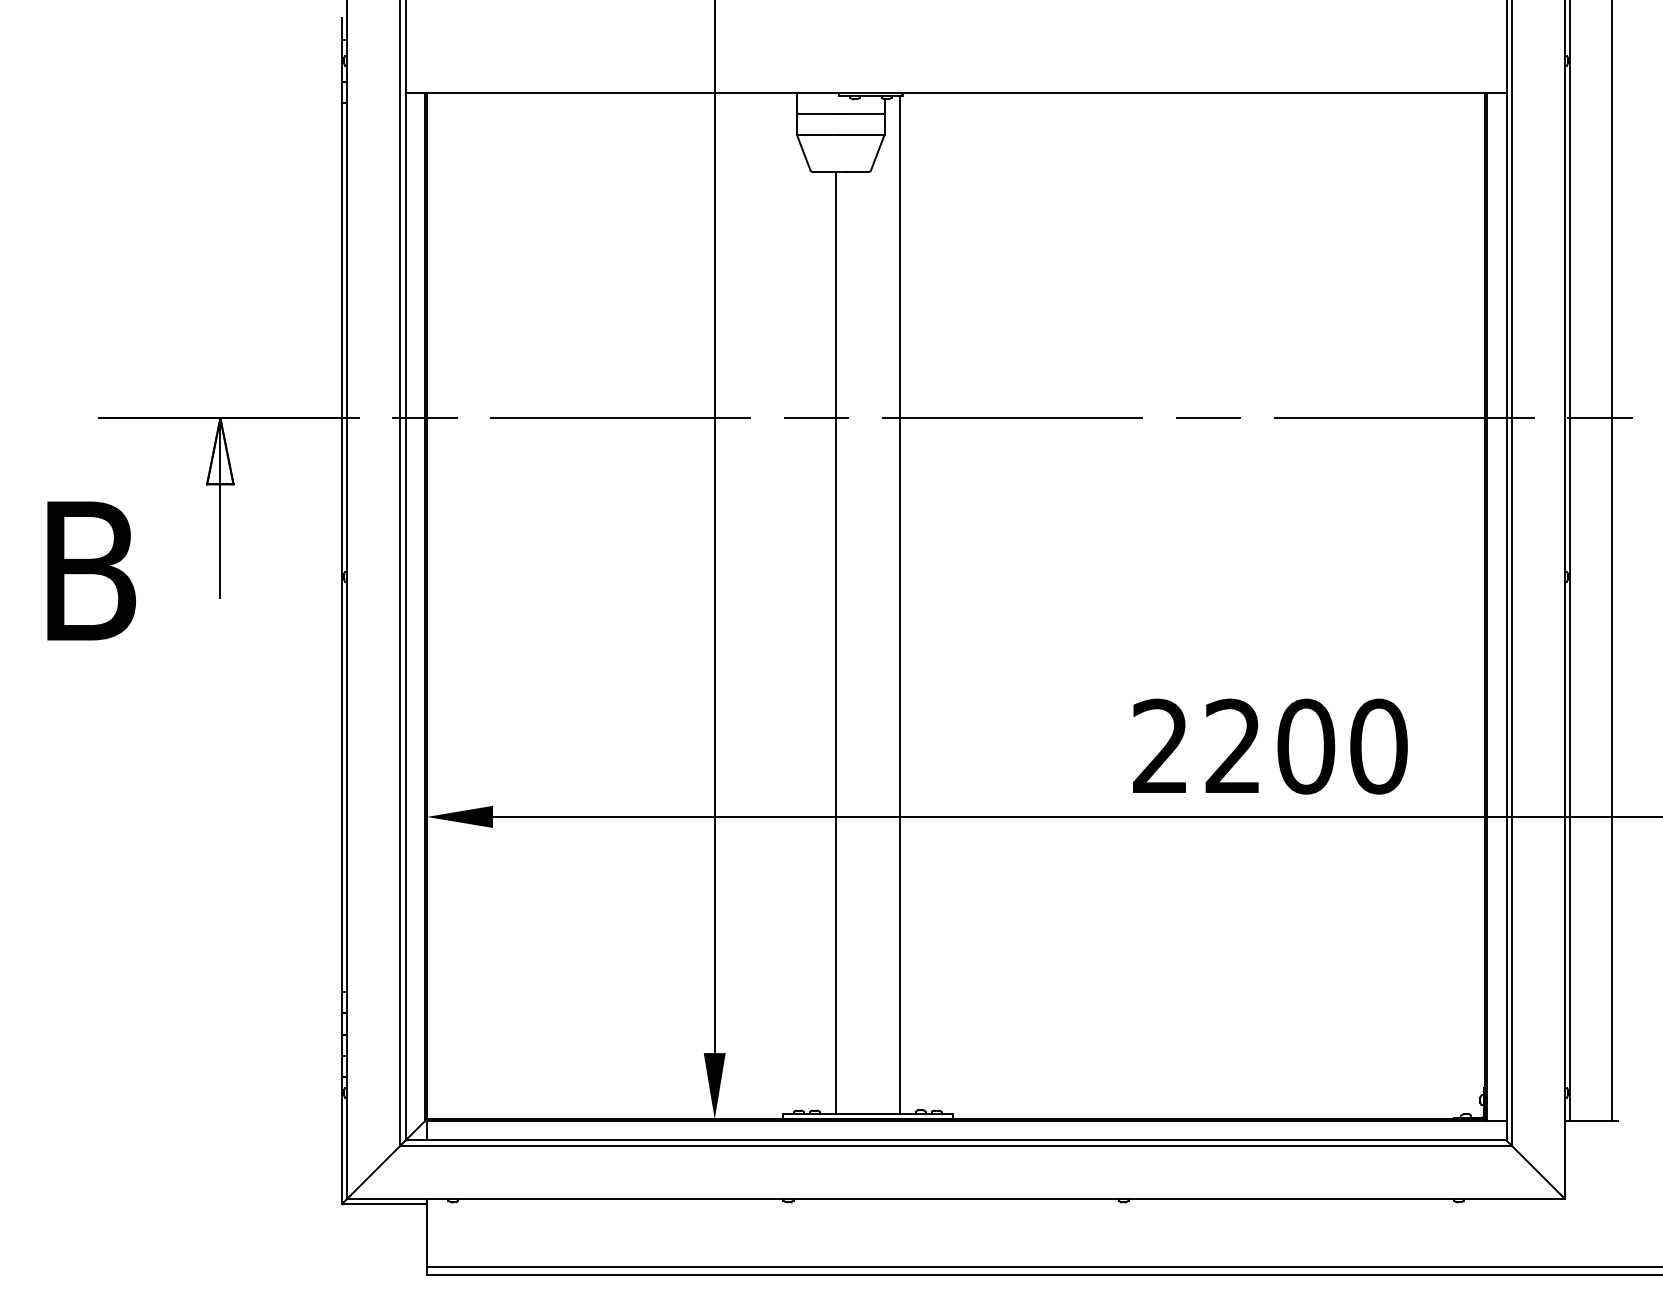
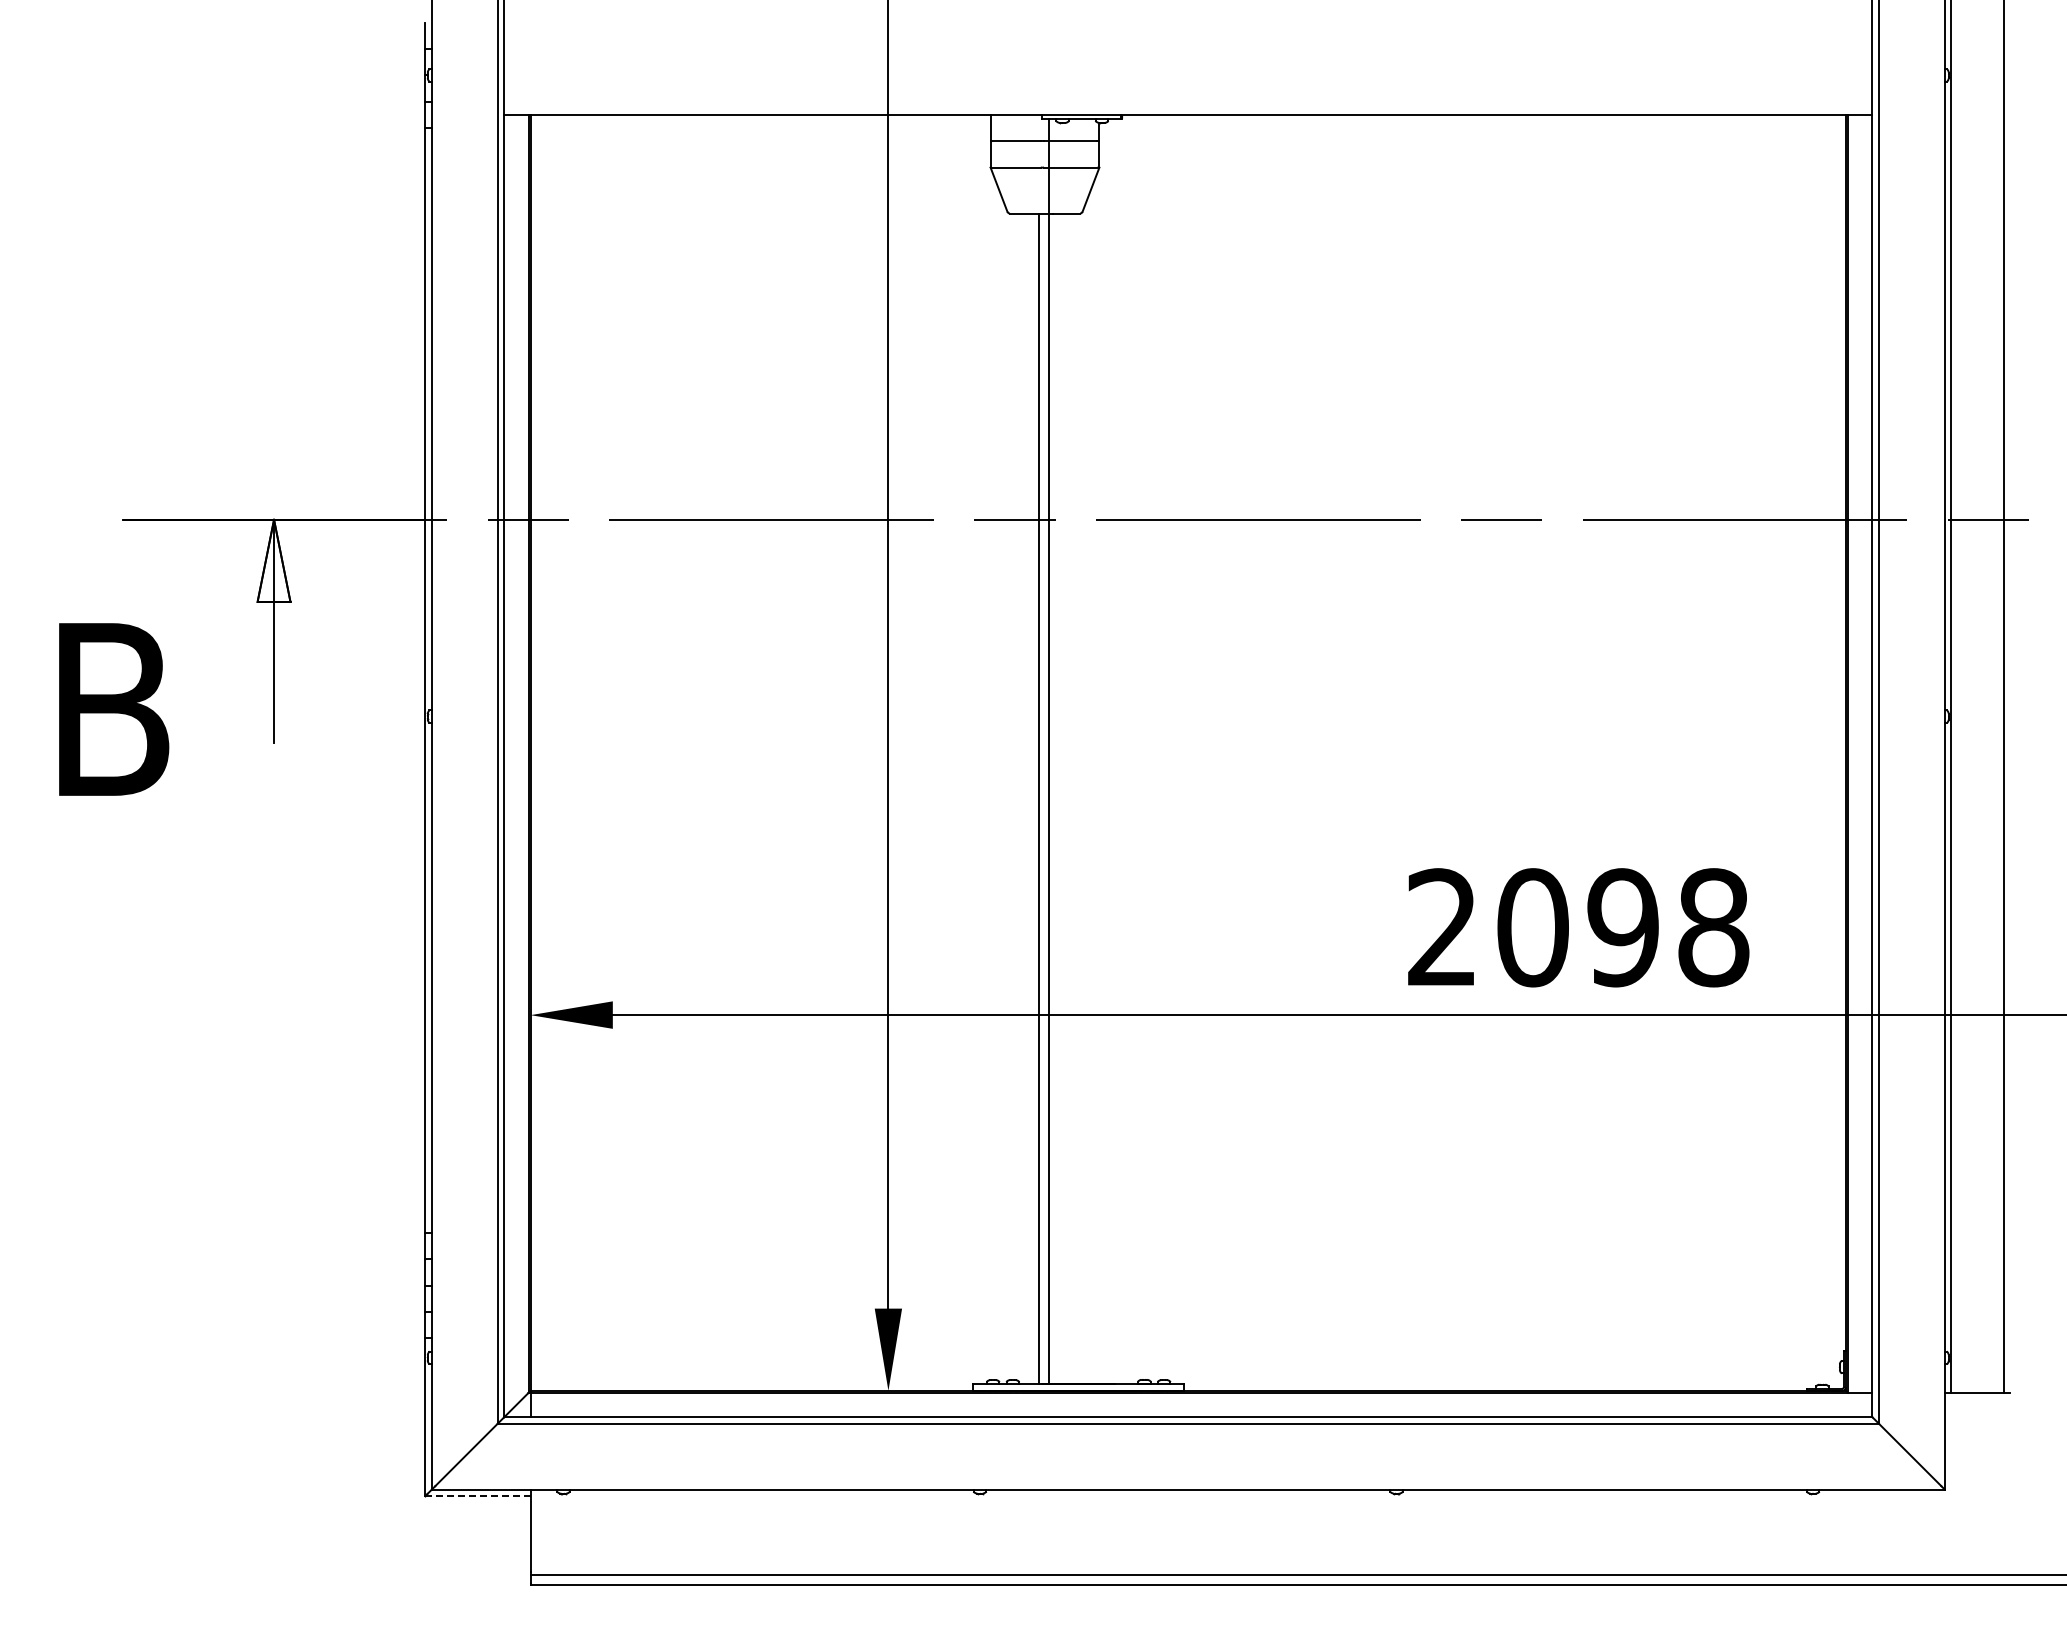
line: (899, 604) -> (1049, 751), moved
text: (1306, 746) -> (1623, 927), 2200 -> 2098
line: (384, 1204) -> (478, 1496), solid -> dashed

